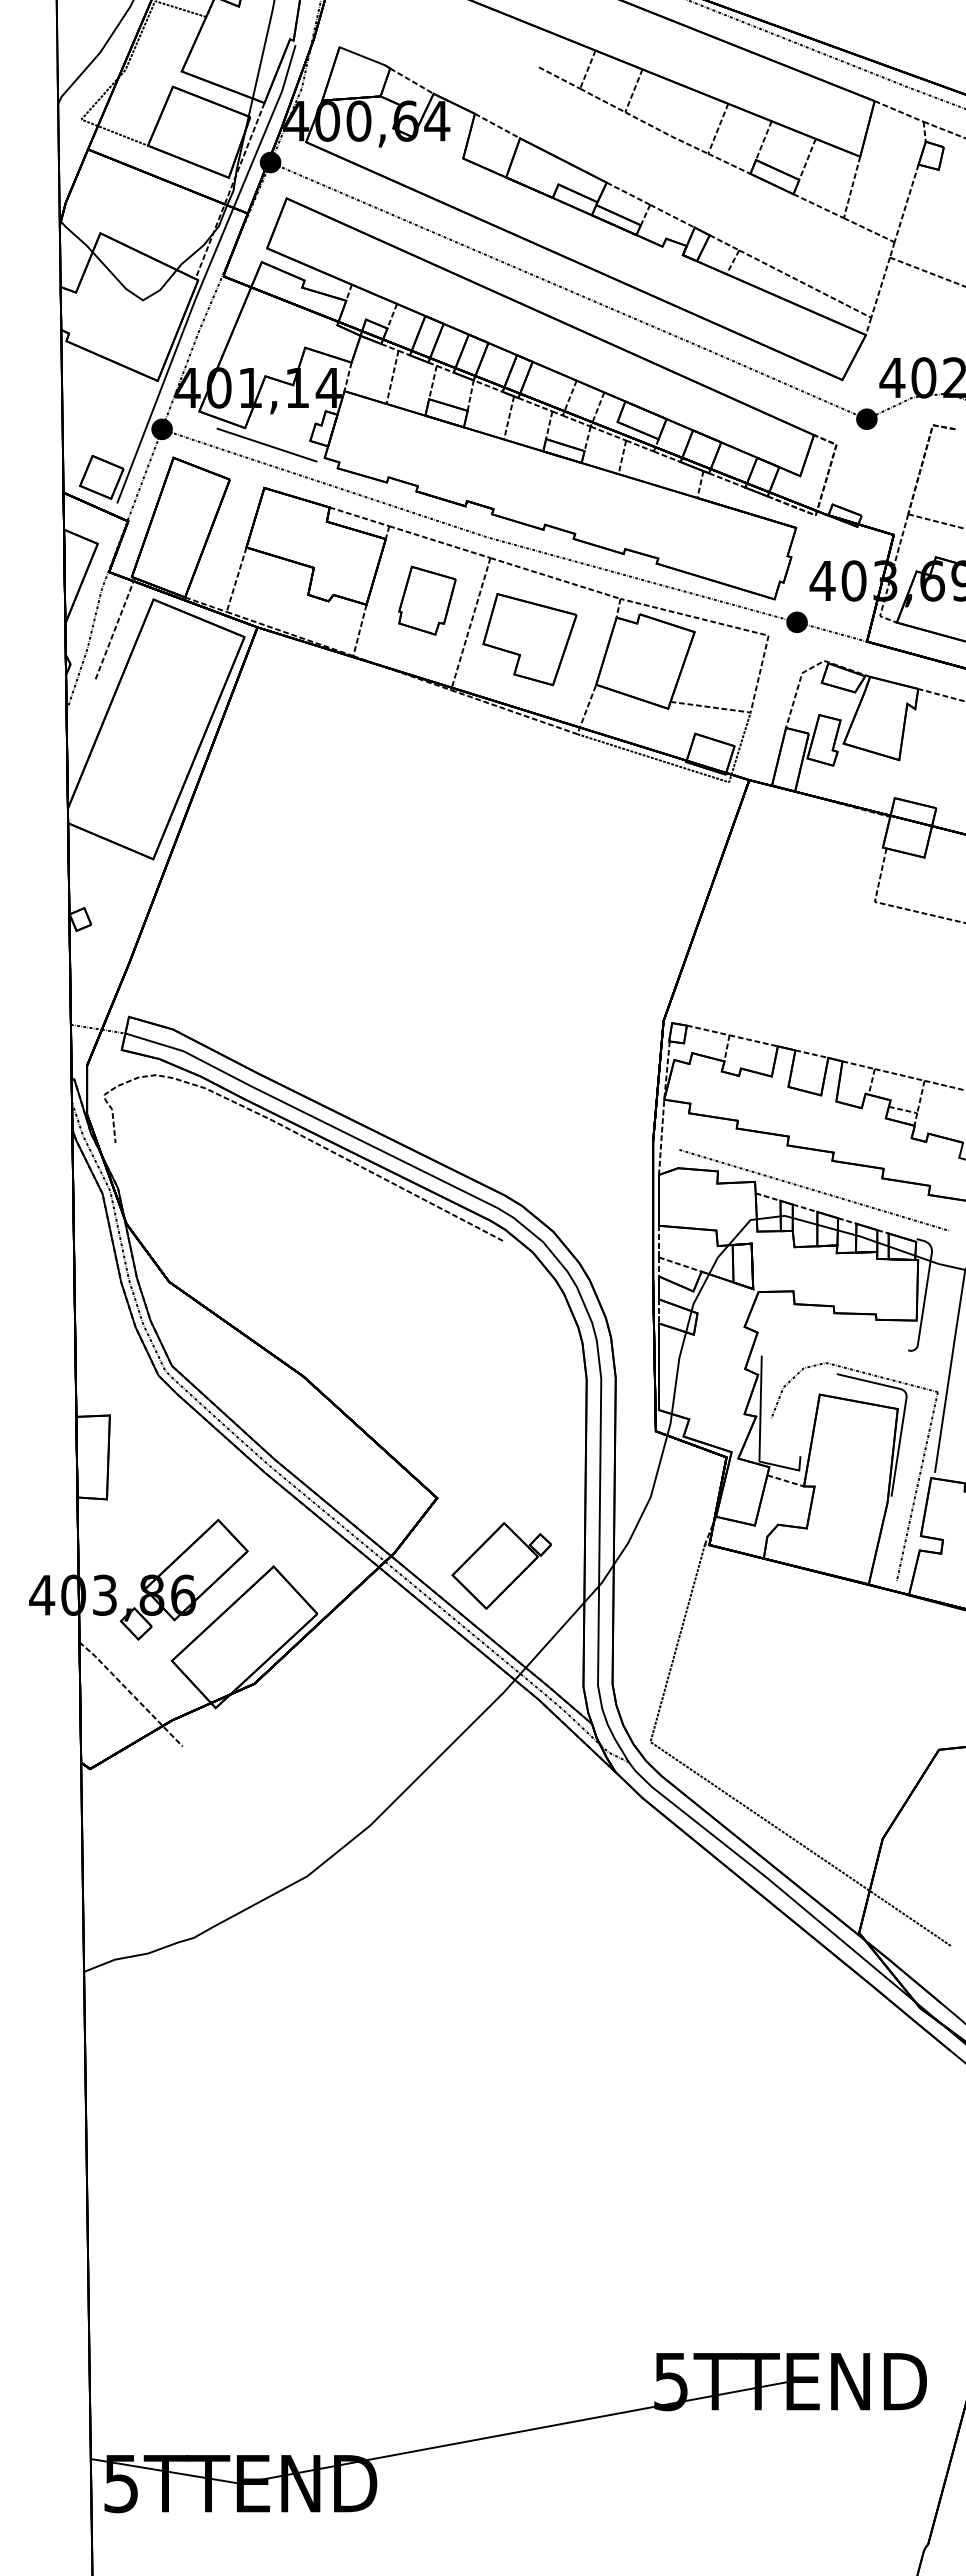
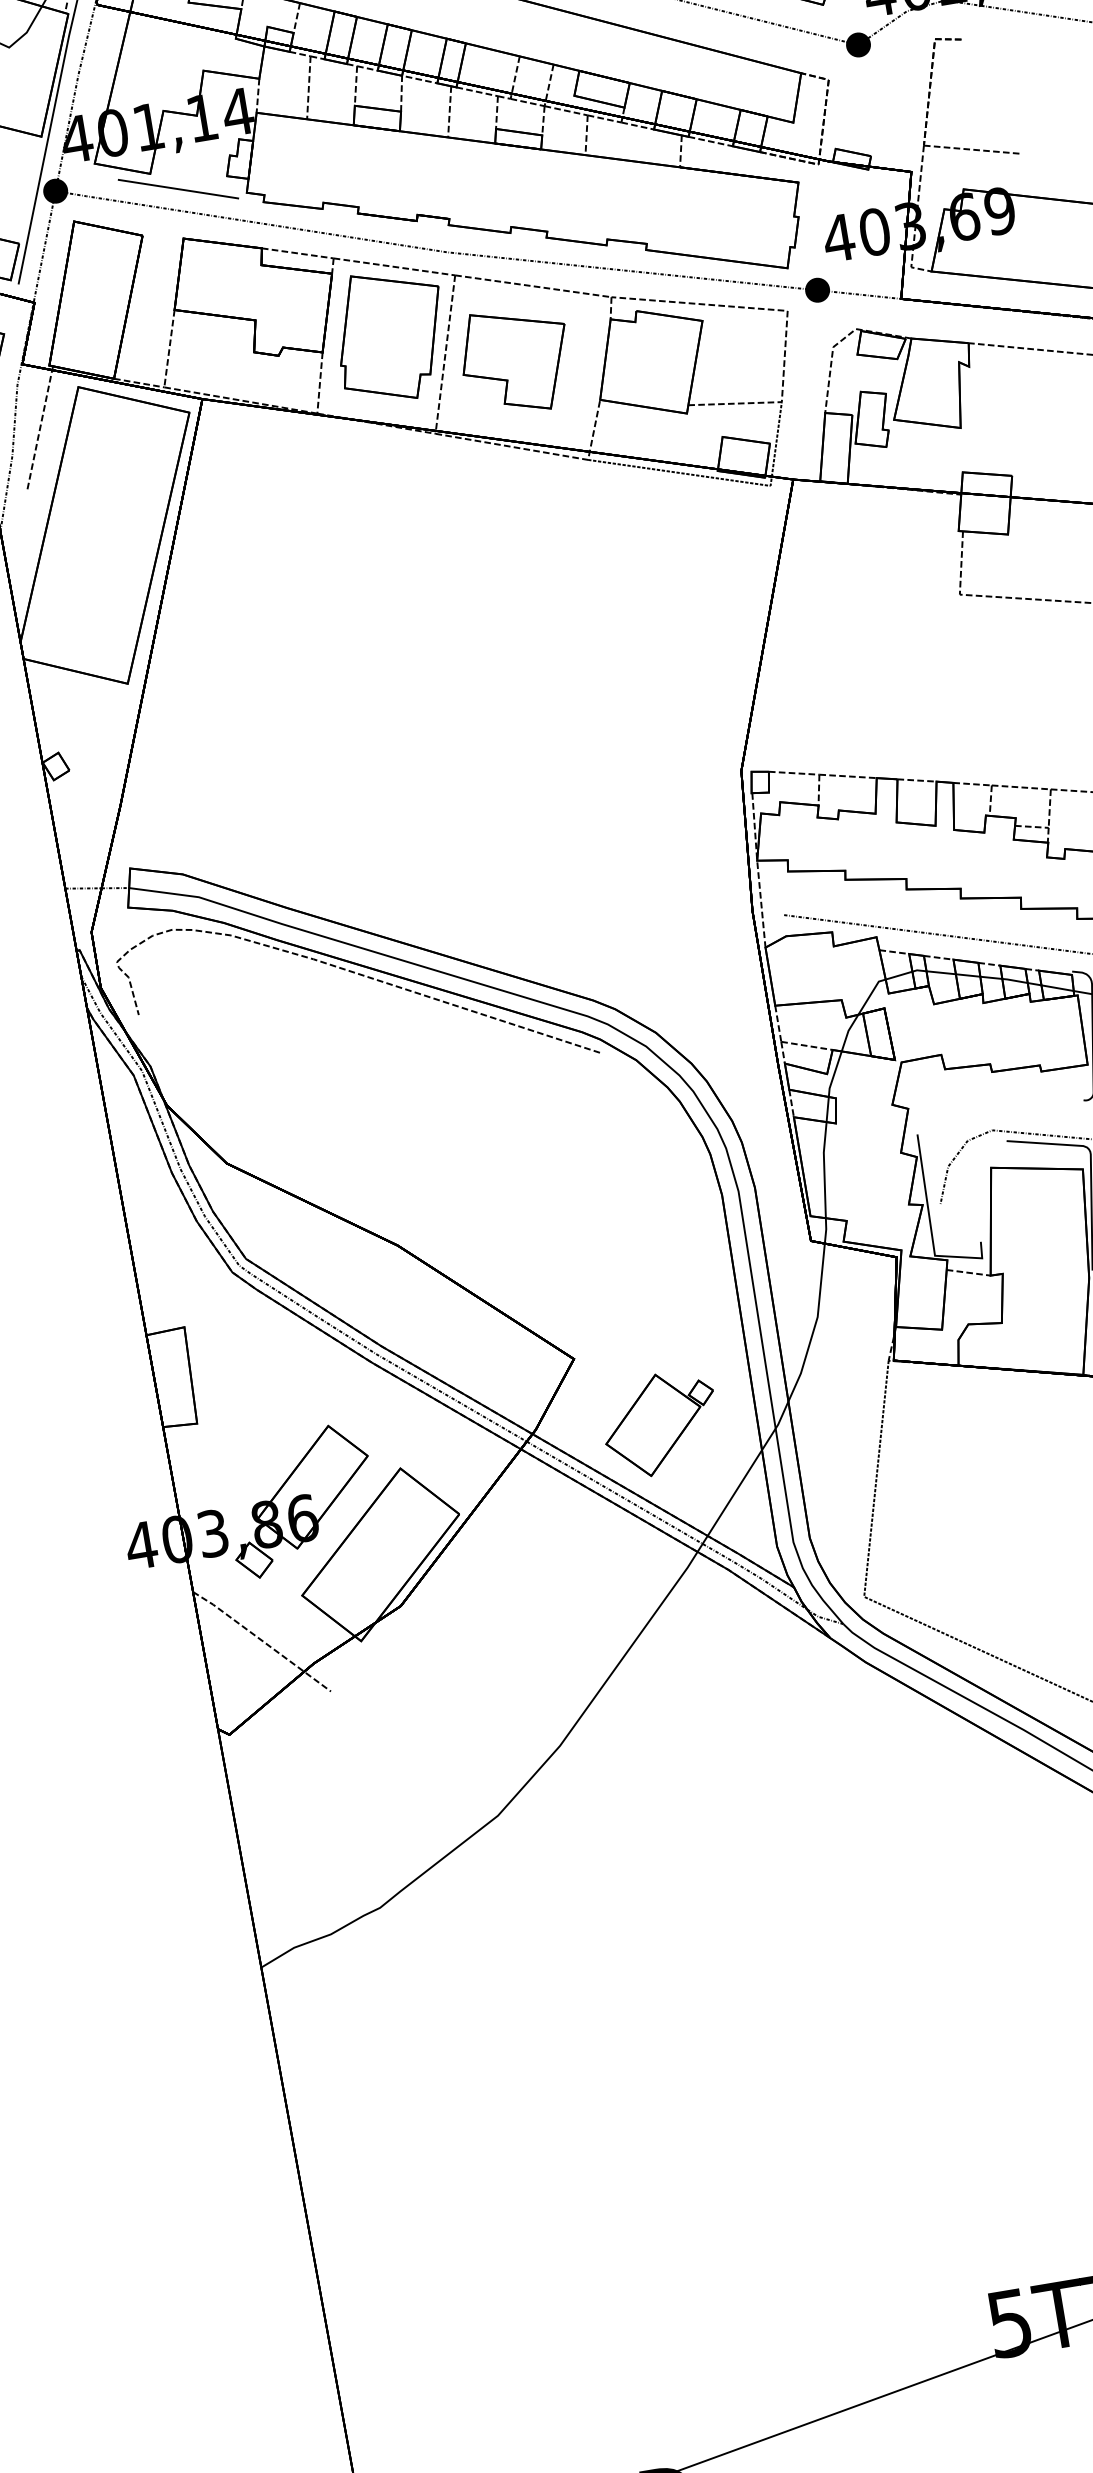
part: (427, 600) -> (391, 335), size x1.67

